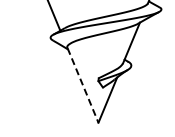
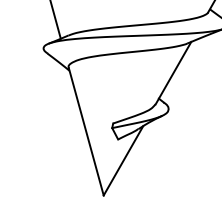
line: (83, 85) -> (87, 132), dashed -> solid

